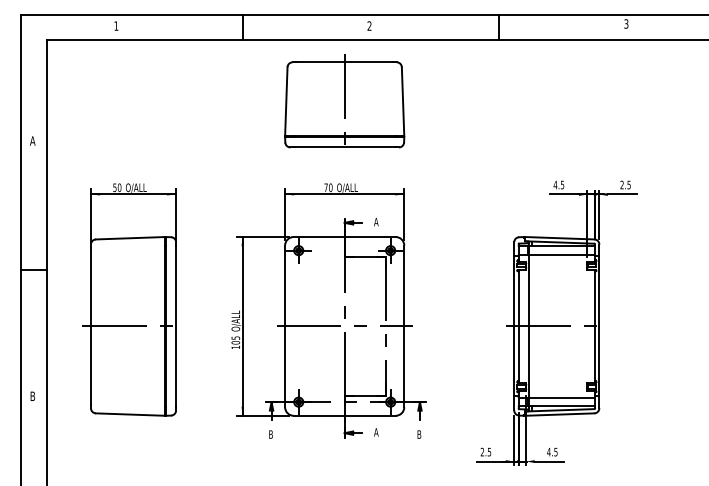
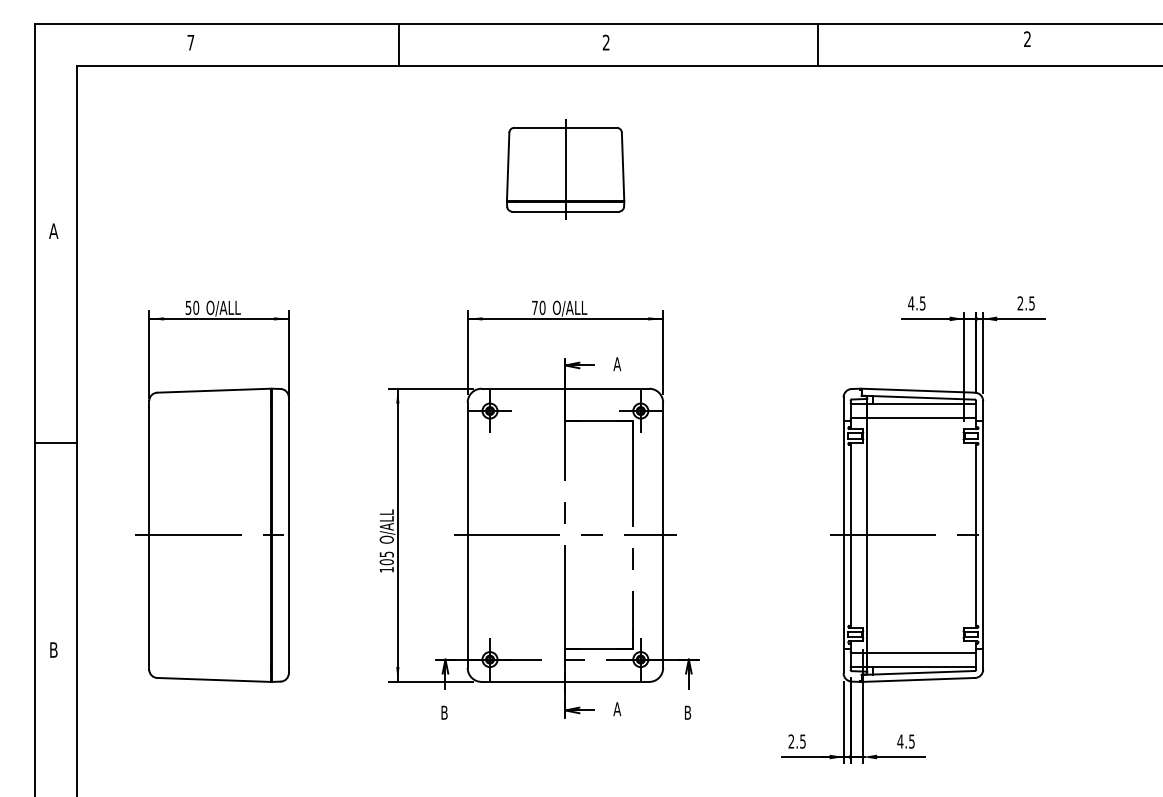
text: (626, 23) -> (1027, 38), 3 -> 2
text: (116, 25) -> (191, 41), 1 -> 7
part: (344, 101) -> (565, 166), size x0.6

